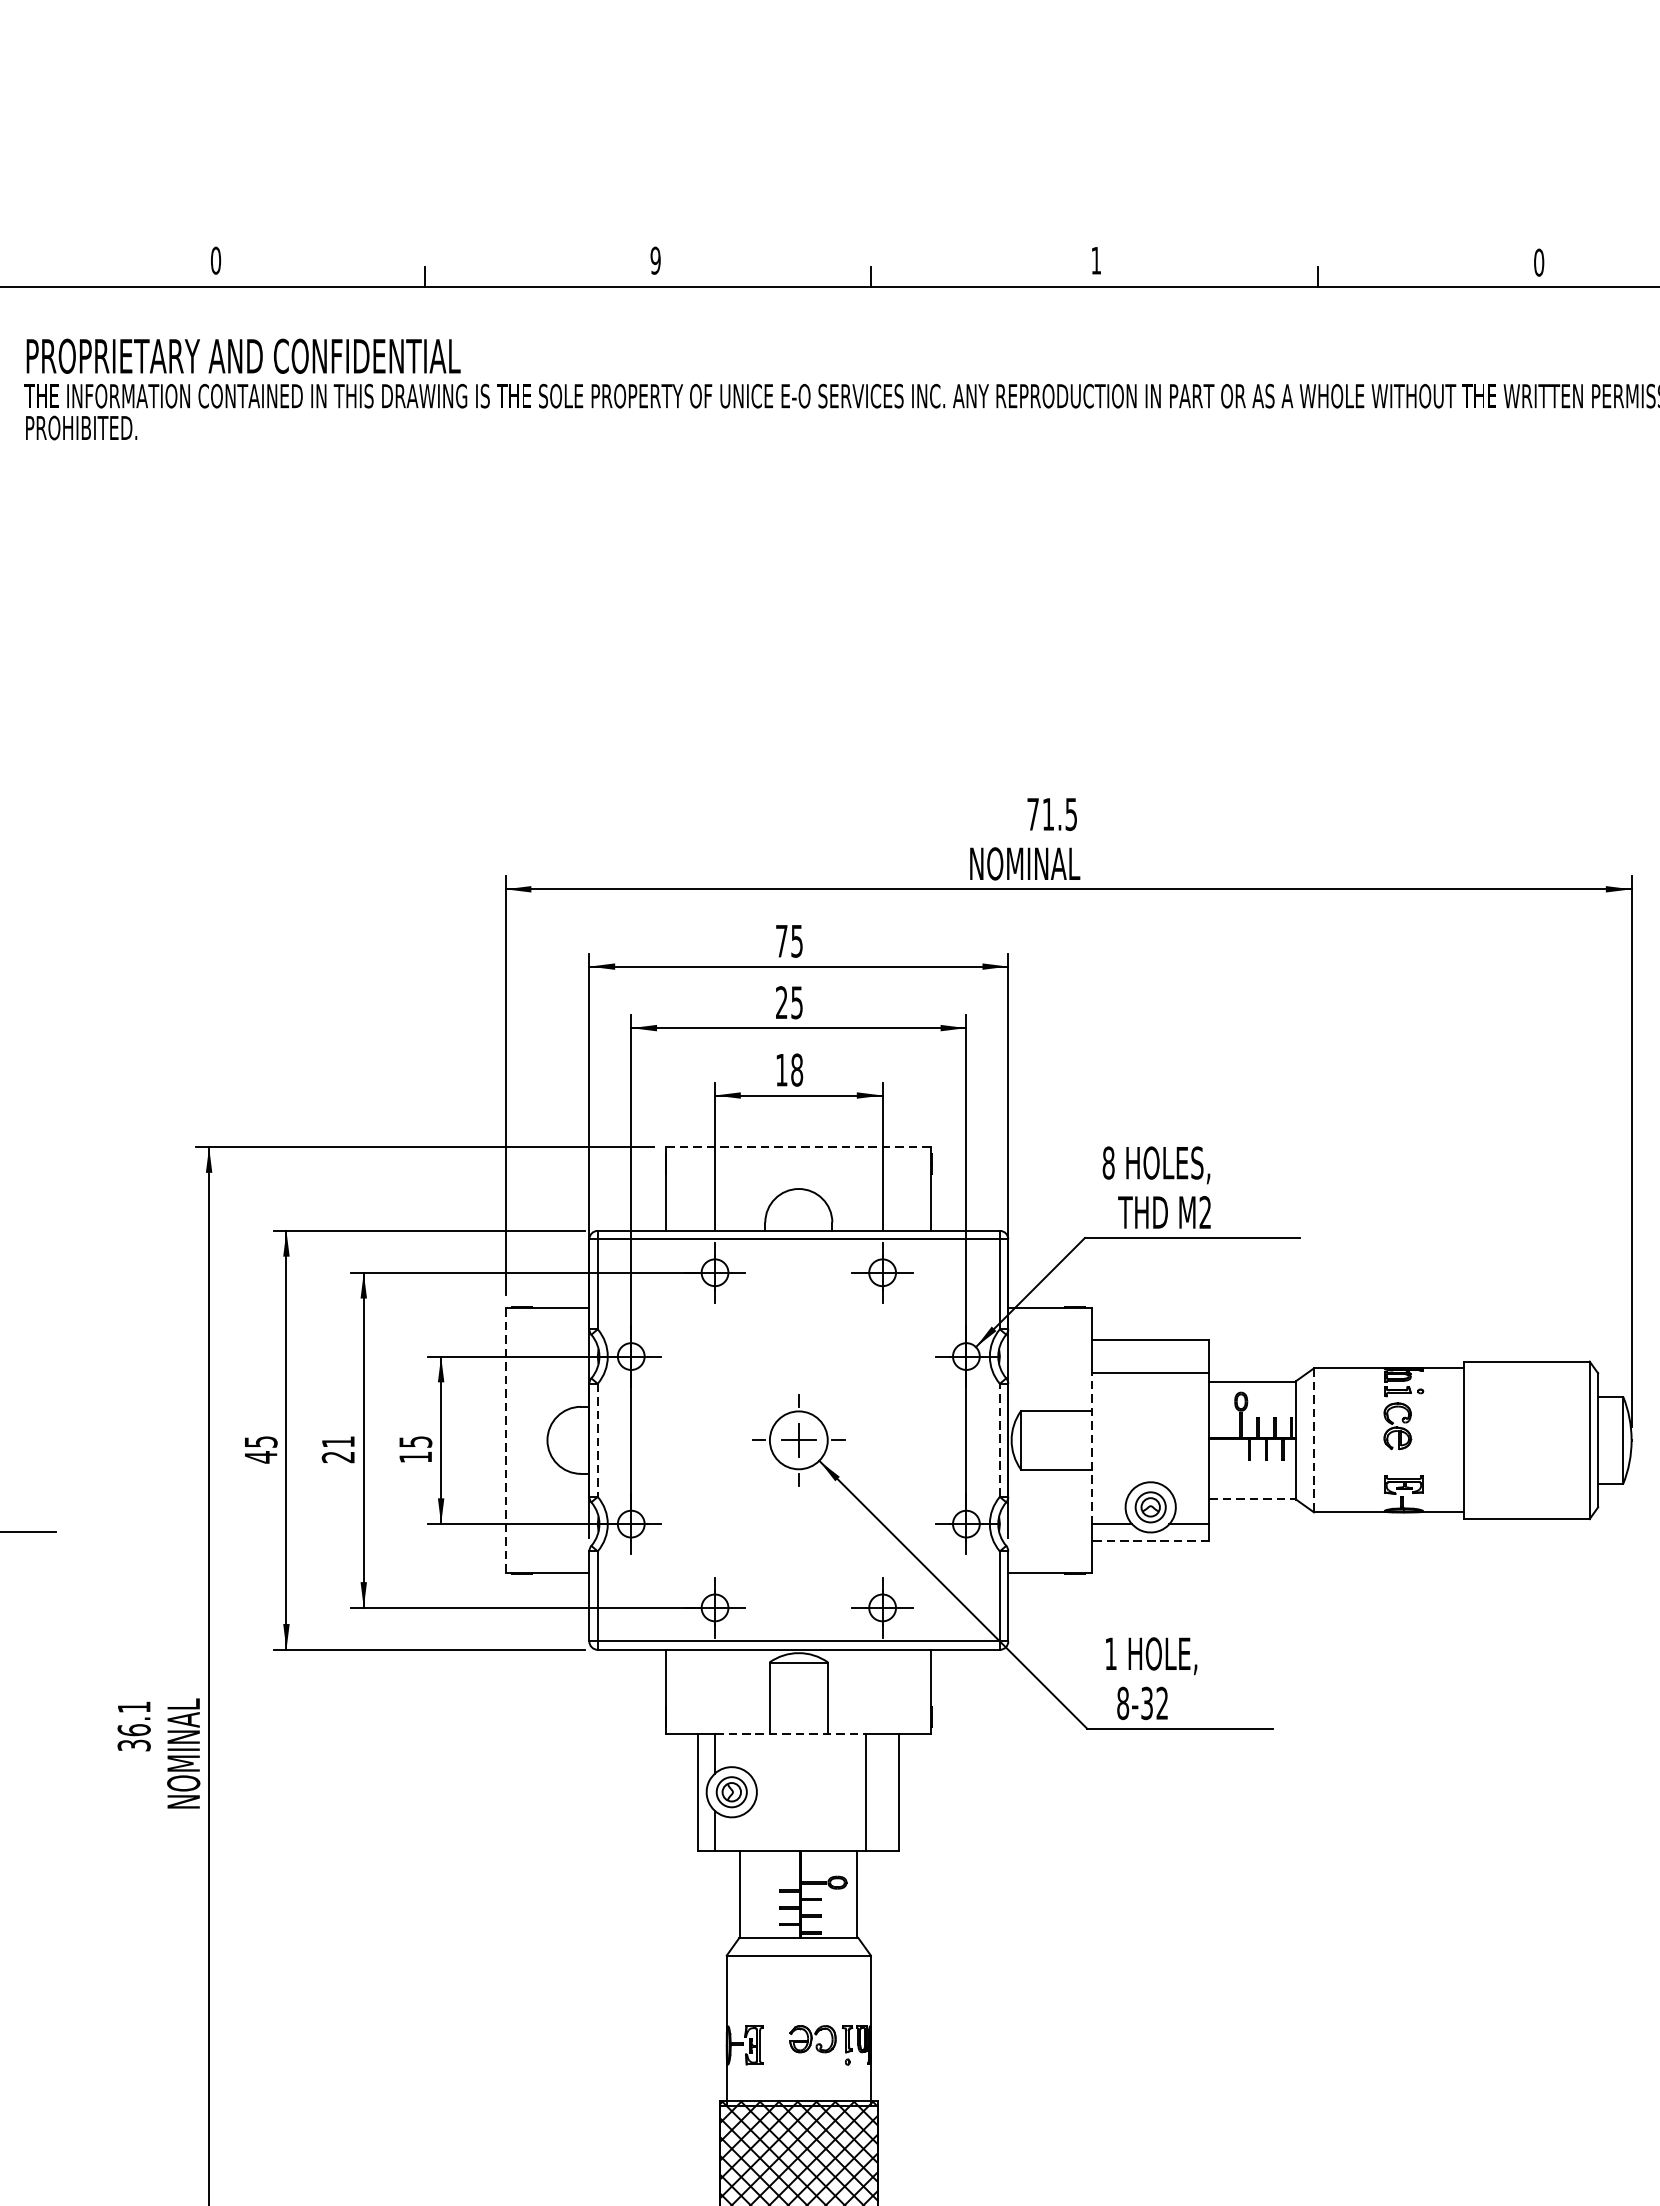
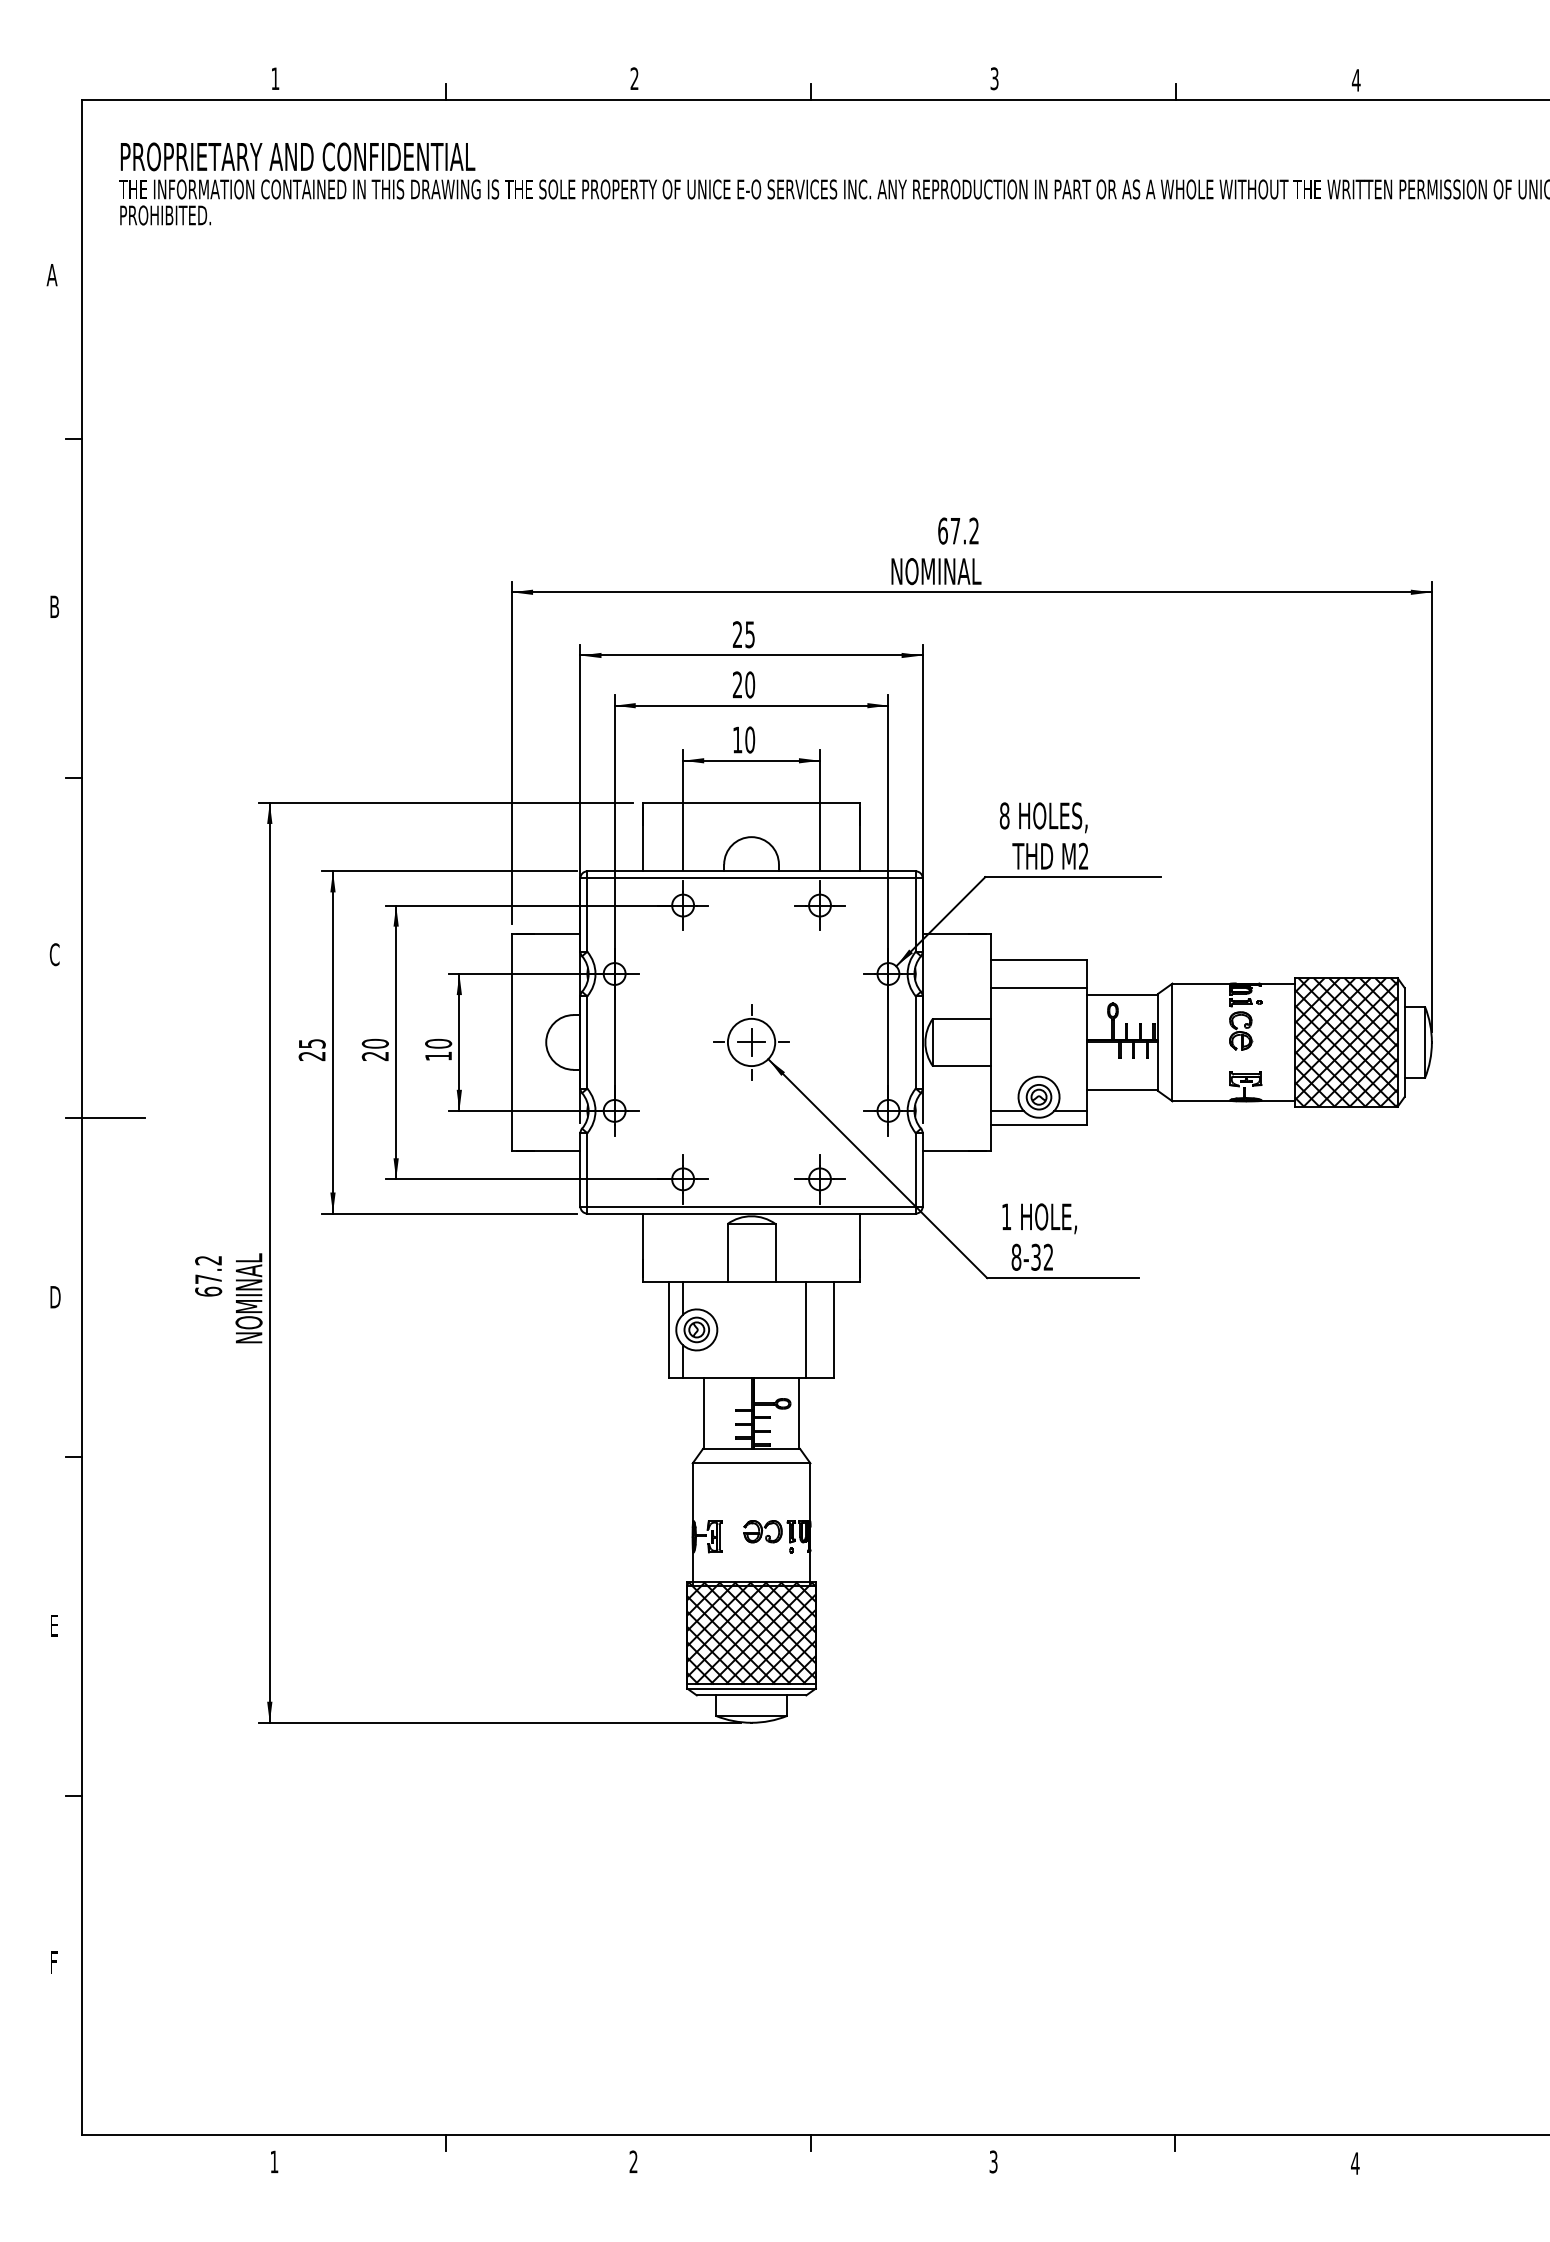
text: (216, 260) -> (275, 78), 0 -> 1
text: (655, 260) -> (634, 78), 9 -> 2
text: (1096, 260) -> (994, 78), 1 -> 3
text: (1538, 262) -> (1355, 80), 0 -> 4
text: (1052, 813) -> (958, 530), 71.5 -> 67.2
text: (781, 940) -> (737, 634), 75 -> 25
text: (797, 1002) -> (750, 684), 25 -> 20
text: (797, 1069) -> (750, 739), 18 -> 10
line: (799, 1146) -> (752, 802), dashed -> solid
line: (506, 1439) -> (512, 1041), dashed -> solid
line: (999, 1439) -> (915, 1041), dashed -> solid
line: (597, 1440) -> (587, 1042), dashed -> solid
line: (1314, 1440) -> (1172, 1042), dashed -> solid
hatch: (1527, 1440) -> (1346, 1042), added
text: (337, 1441) -> (374, 1043), 21 -> 20
text: (415, 1441) -> (438, 1043), 15 -> 10
line: (1092, 1448) -> (991, 1049), dashed -> solid
text: (260, 1457) -> (311, 1056), 45 -> 25
line: (1252, 1499) -> (1122, 1090), dashed -> solid
line: (1151, 1540) -> (1039, 1124), dashed -> solid
text: (134, 1726) -> (208, 1276), 36.1 -> 67.2
line: (790, 1734) -> (744, 1282), dashed -> solid

